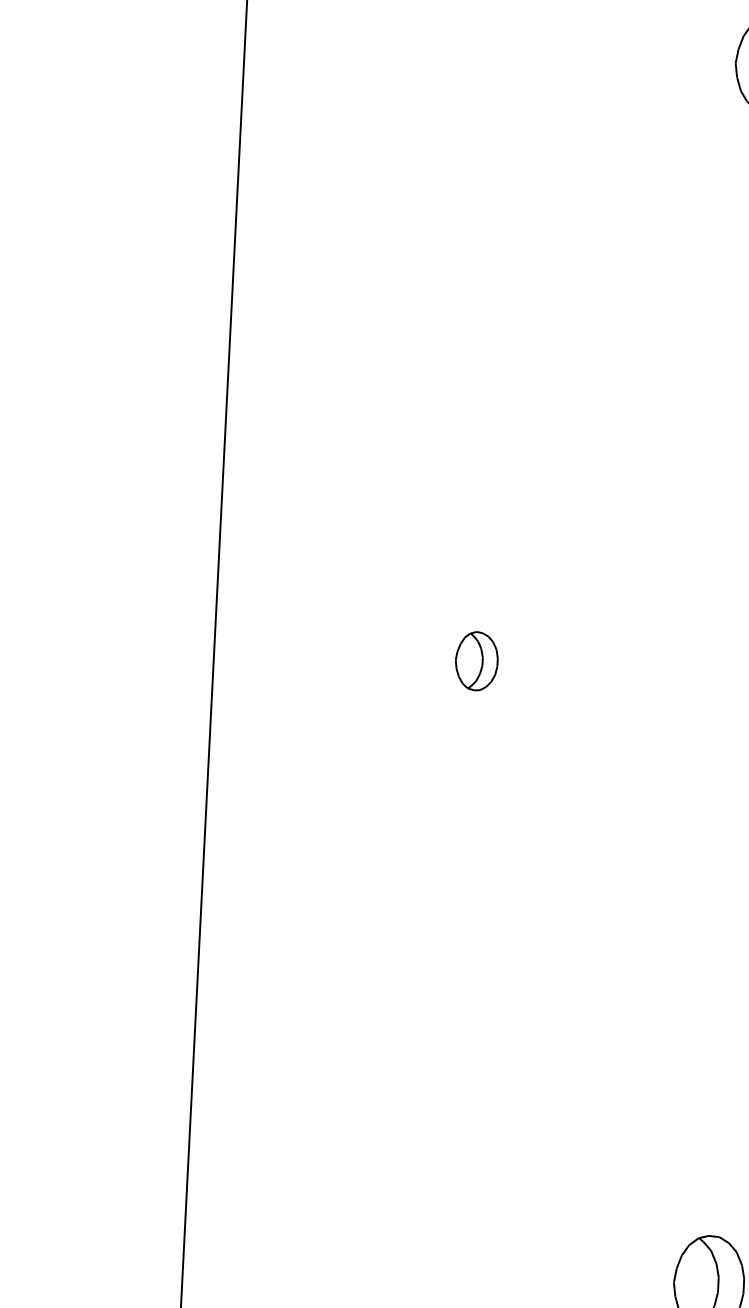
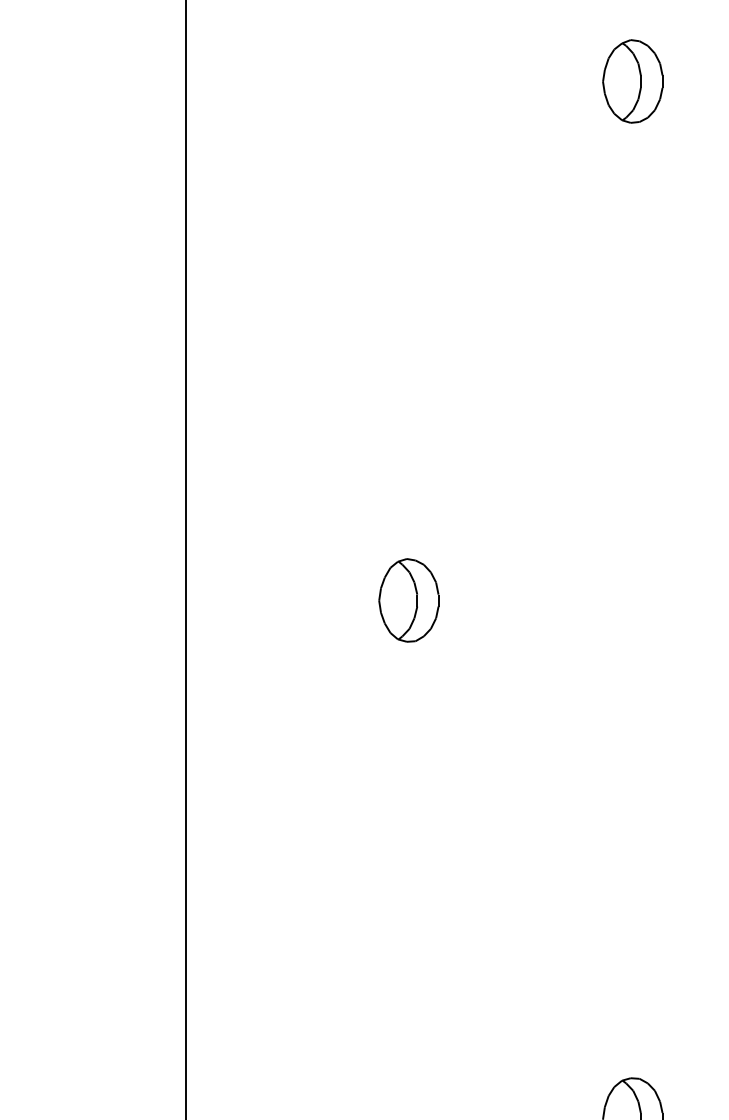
part: (476, 661) -> (408, 600), size x1.67

